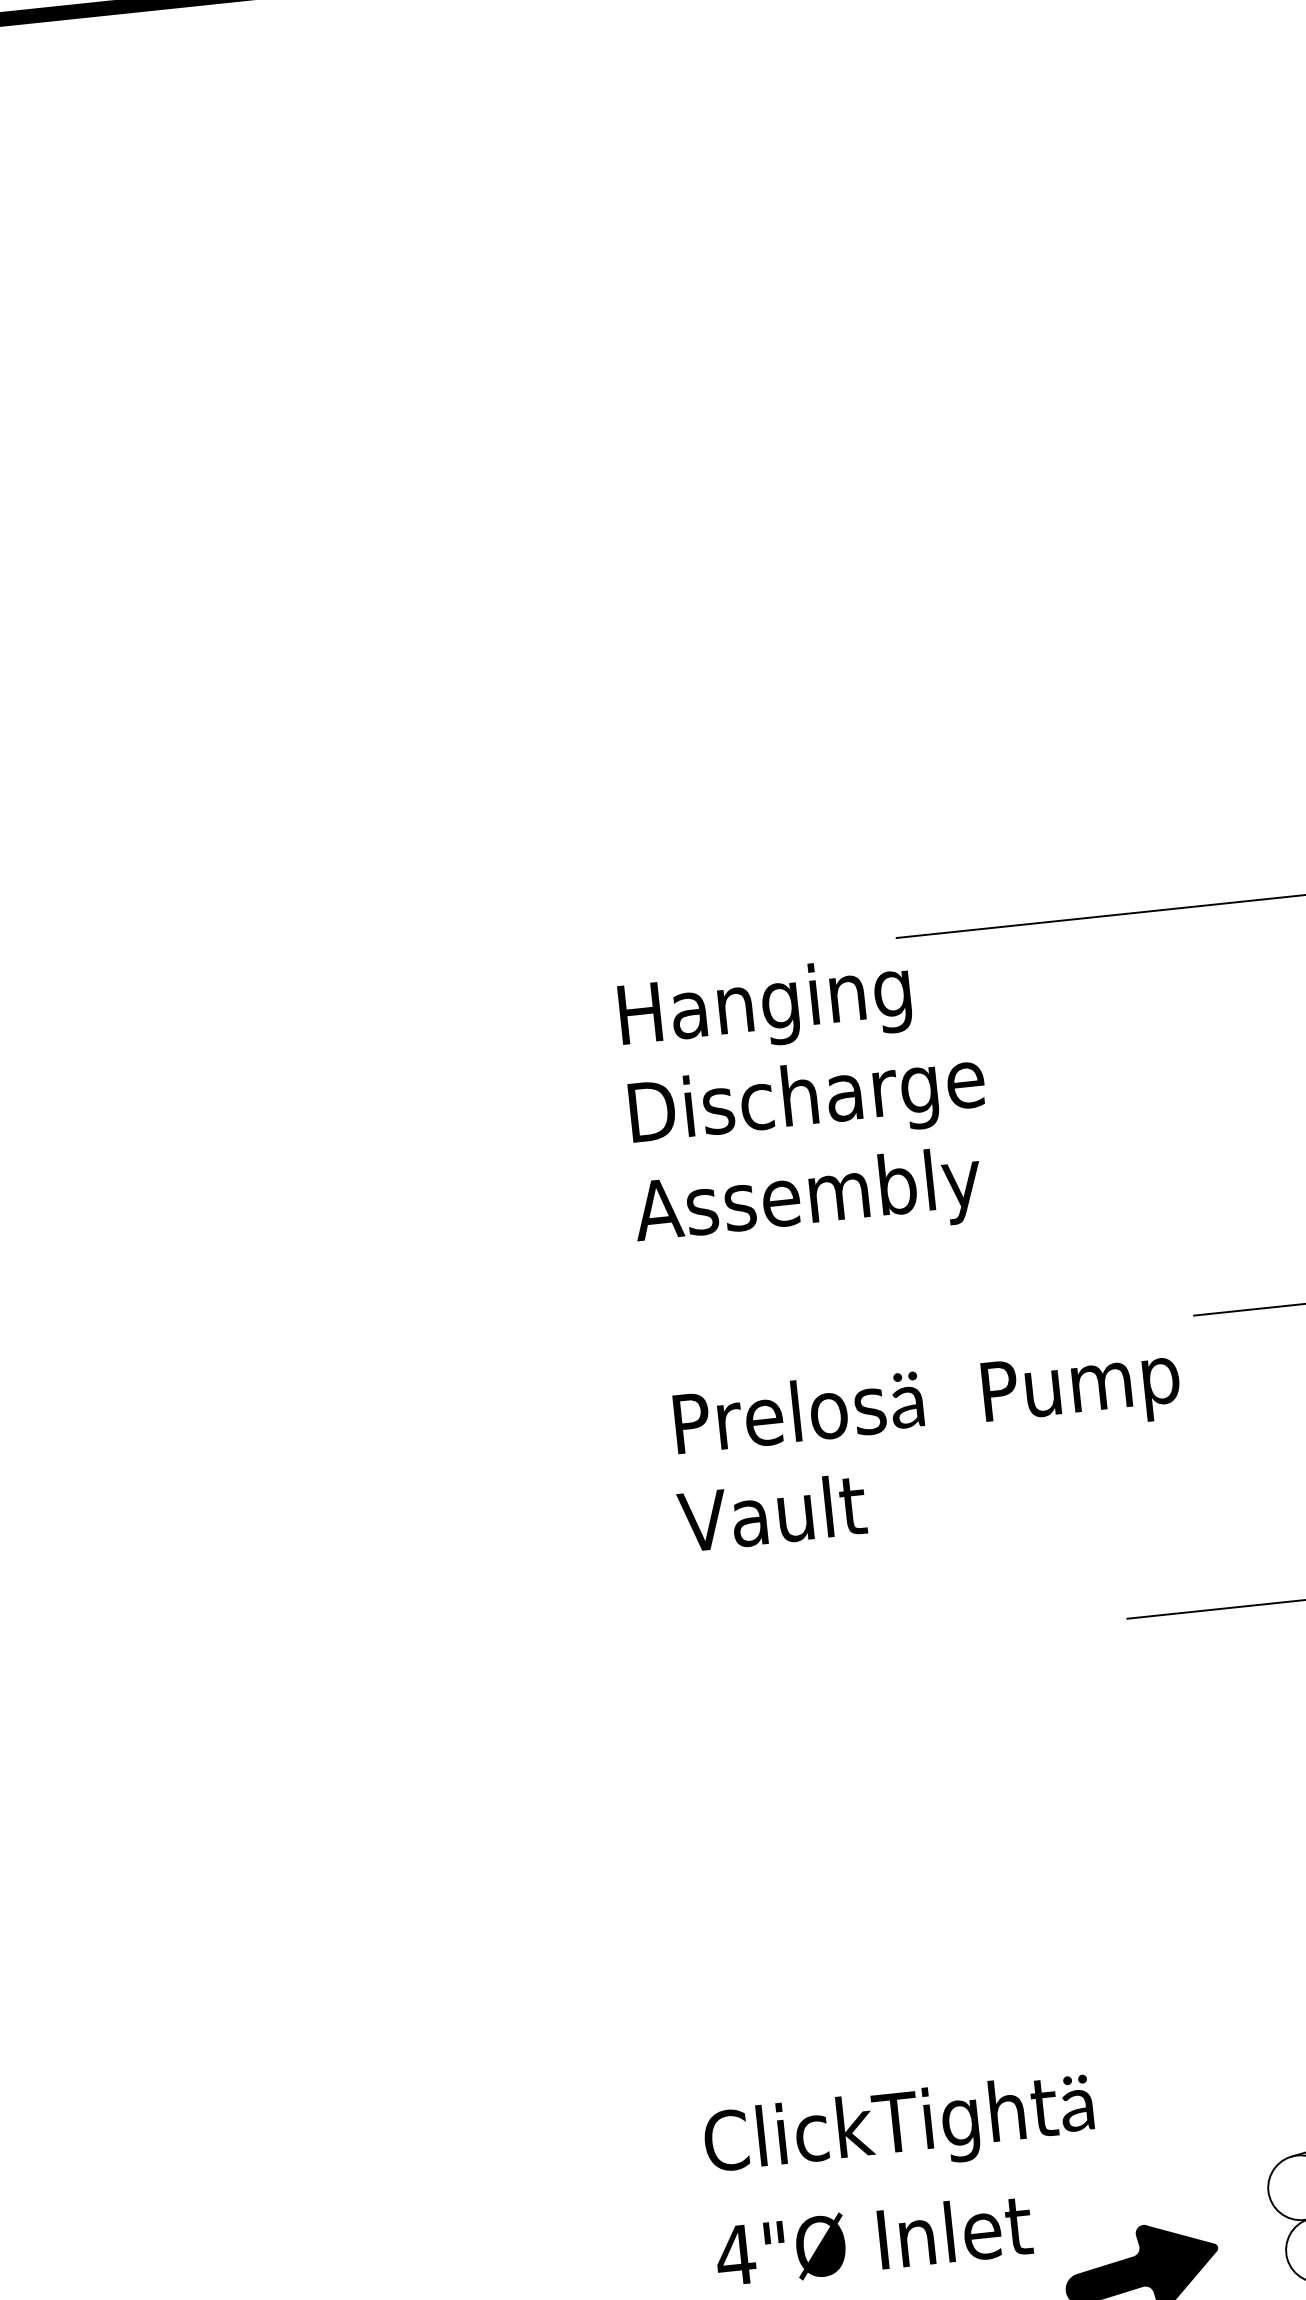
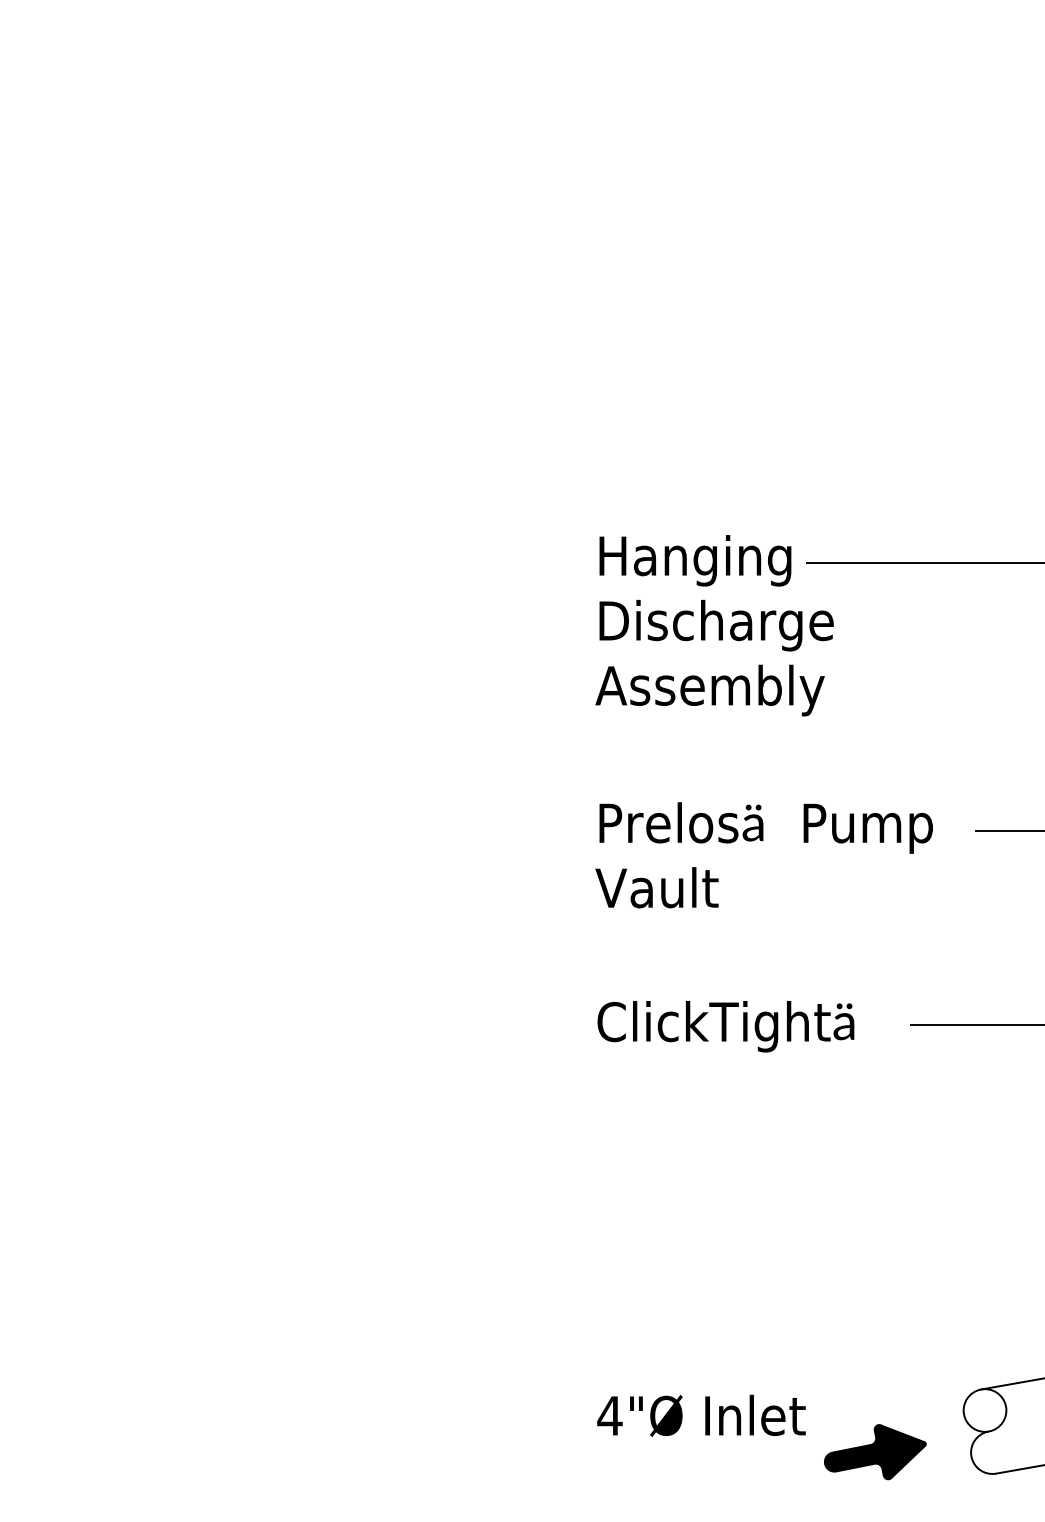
text: (804, 1102) -> (714, 625), moved
text: (927, 1447) -> (763, 855), moved
text: (898, 2129) -> (725, 1026), moved

